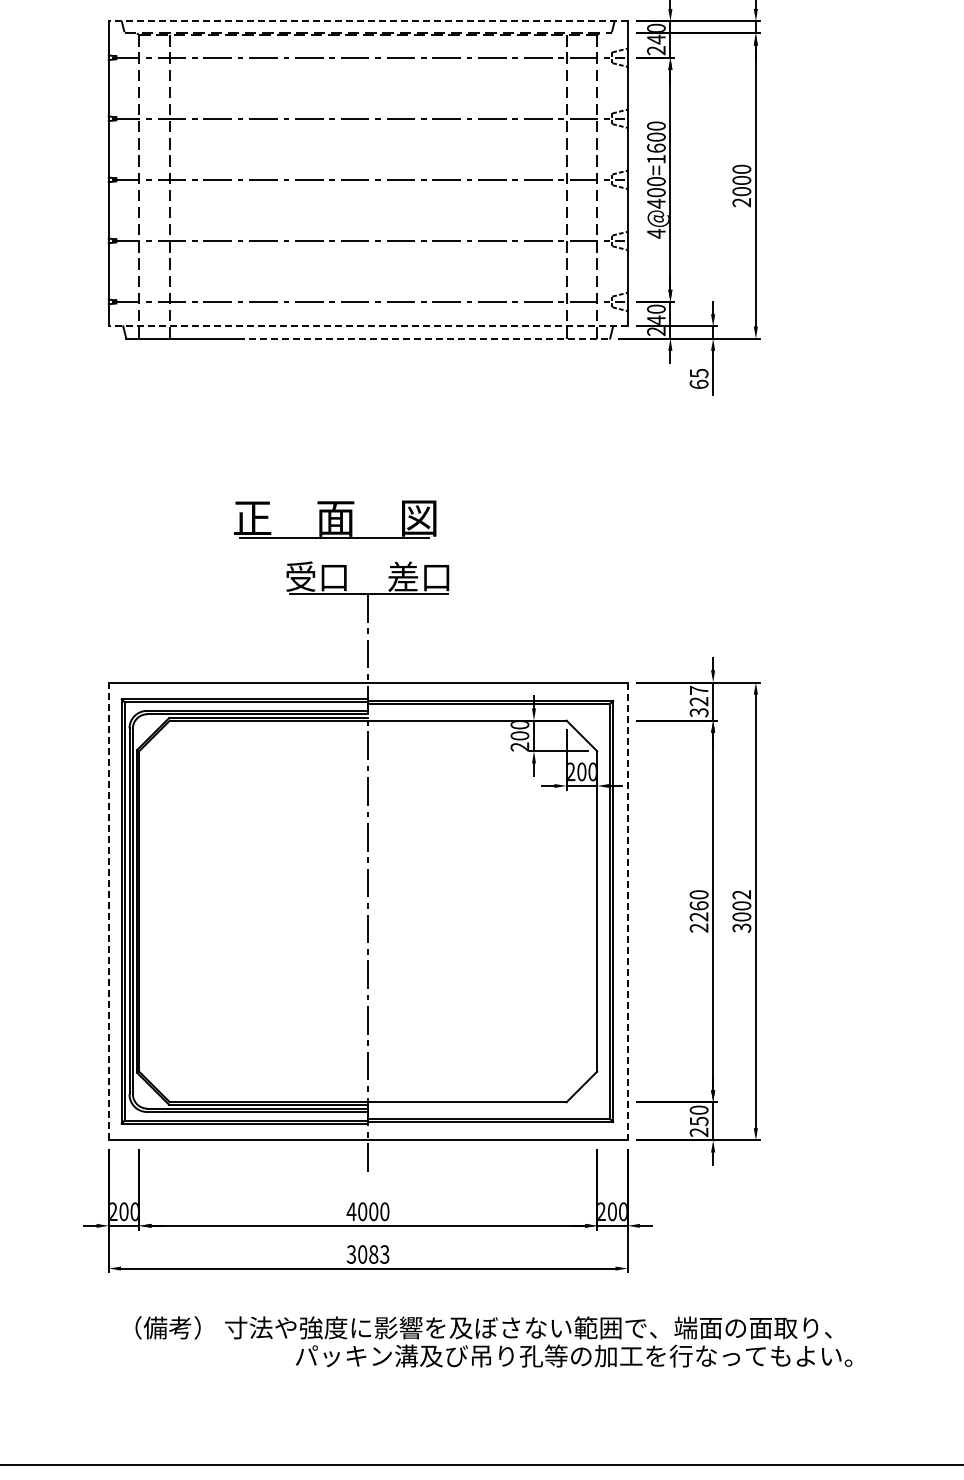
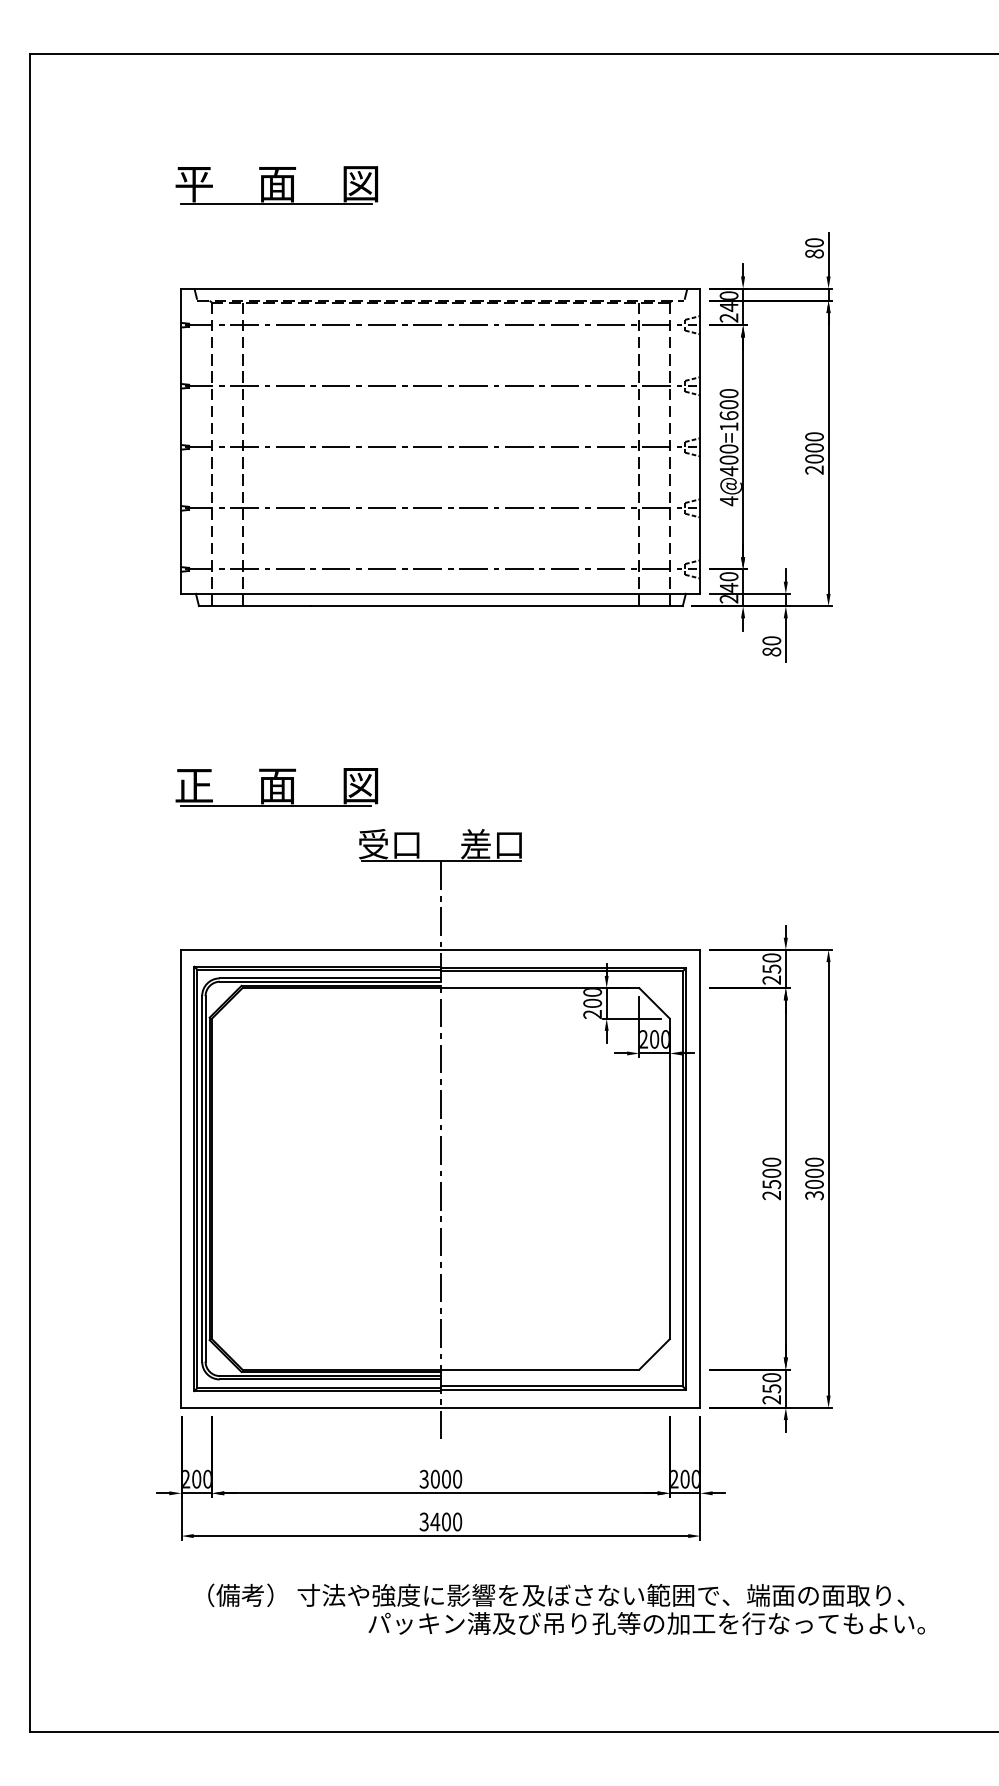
line: (367, 21) -> (440, 288), dashed -> solid
line: (367, 326) -> (440, 593), dashed -> solid
line: (424, 339) -> (497, 606), dashed -> solid
text: (698, 379) -> (771, 646), 65 -> 80
part: (334, 520) -> (276, 787), moved
text: (698, 701) -> (771, 968), 327 -> 250
text: (741, 894) -> (814, 1161), 3002 -> 3000
line: (108, 911) -> (181, 1178), dashed -> solid
line: (627, 911) -> (700, 1178), dashed -> solid
text: (698, 911) -> (771, 1178), 2260 -> 2500
text: (351, 1211) -> (424, 1478), 4000 -> 3000
text: (373, 1254) -> (446, 1521), 3083 -> 3400

